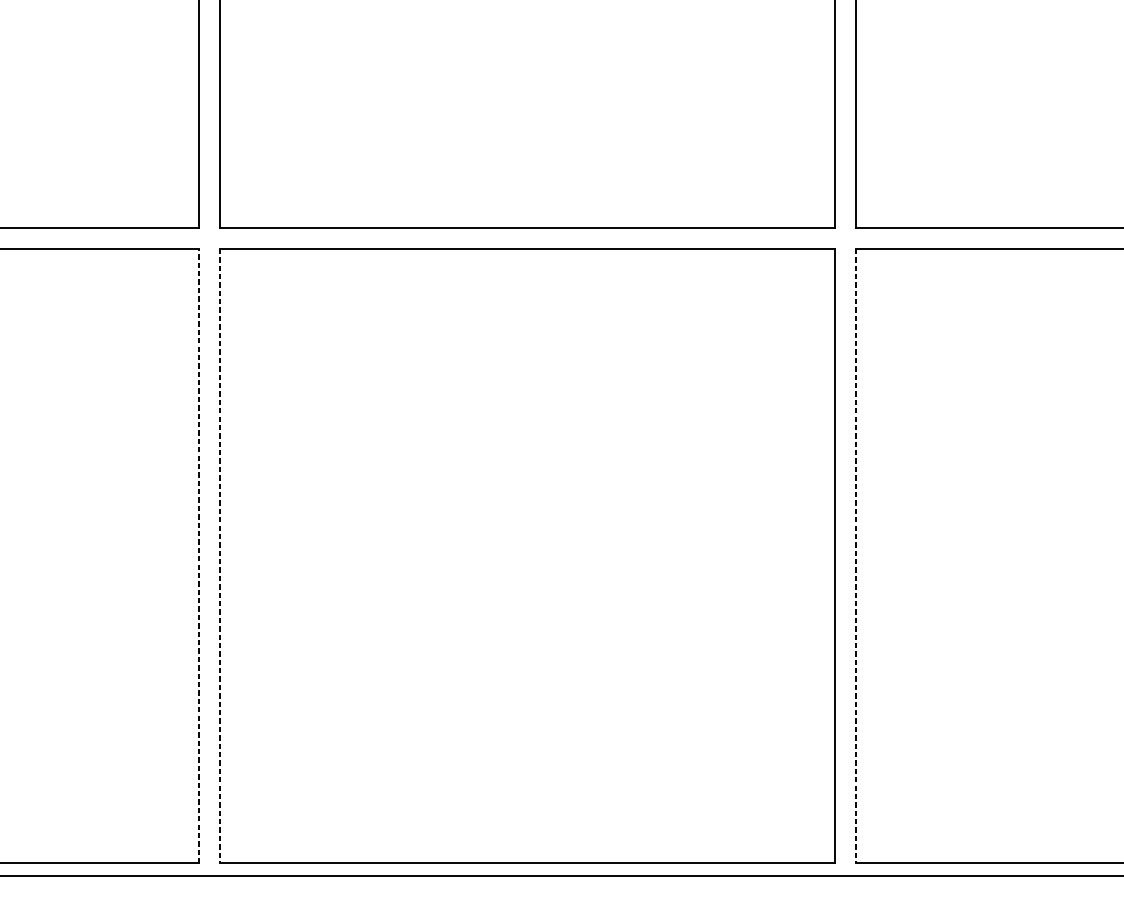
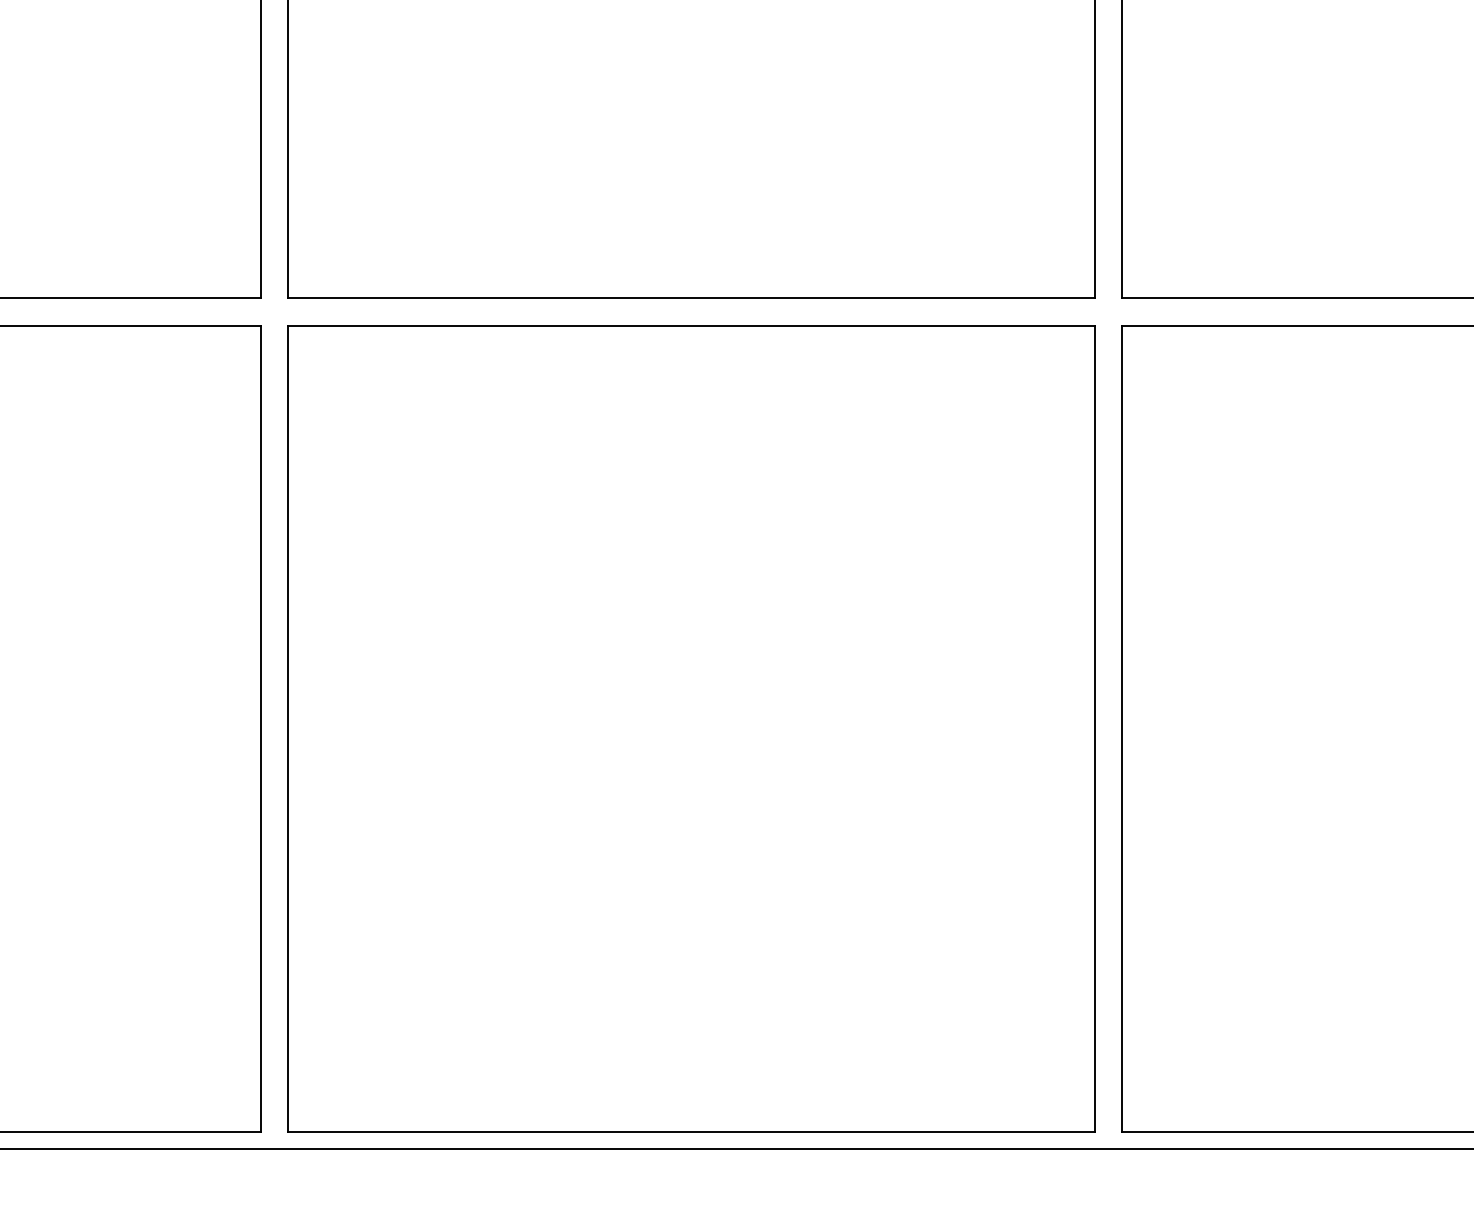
line: (198, 555) -> (260, 728), dashed -> solid
line: (220, 556) -> (288, 729), dashed -> solid
line: (855, 556) -> (1122, 729), dashed -> solid

